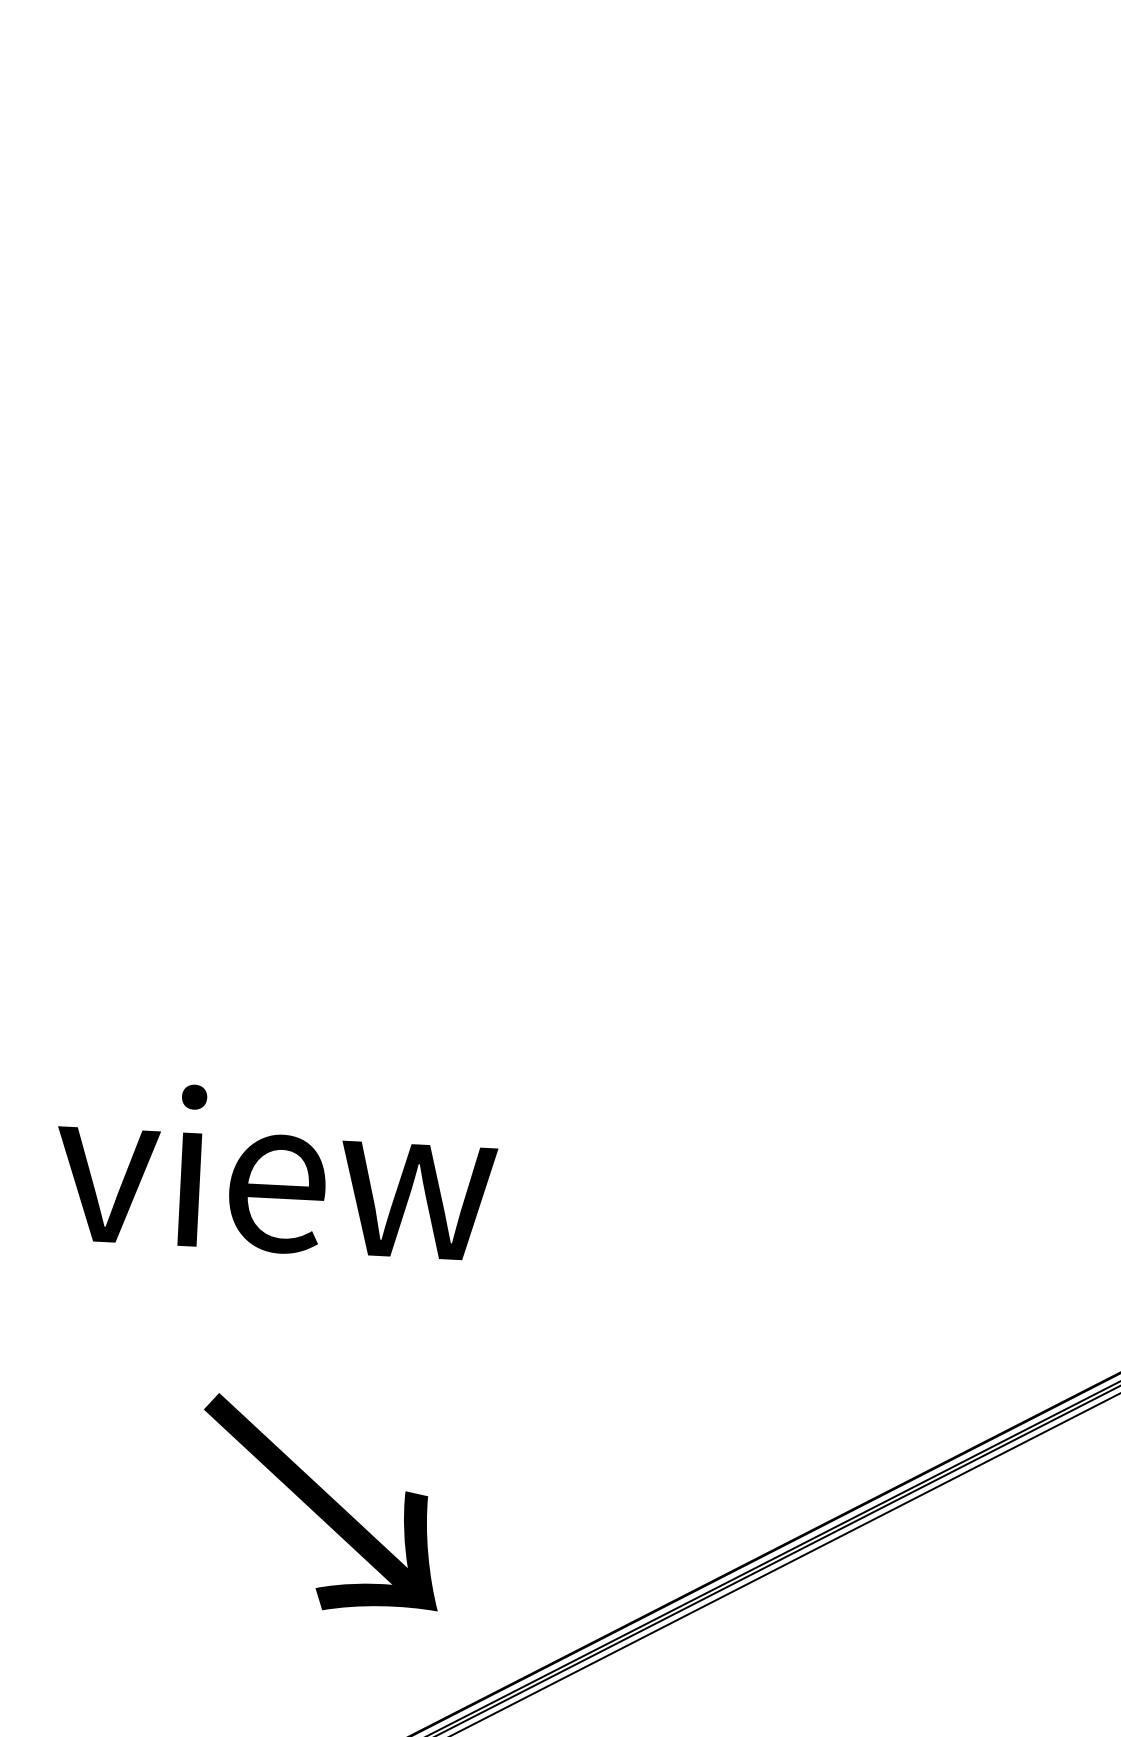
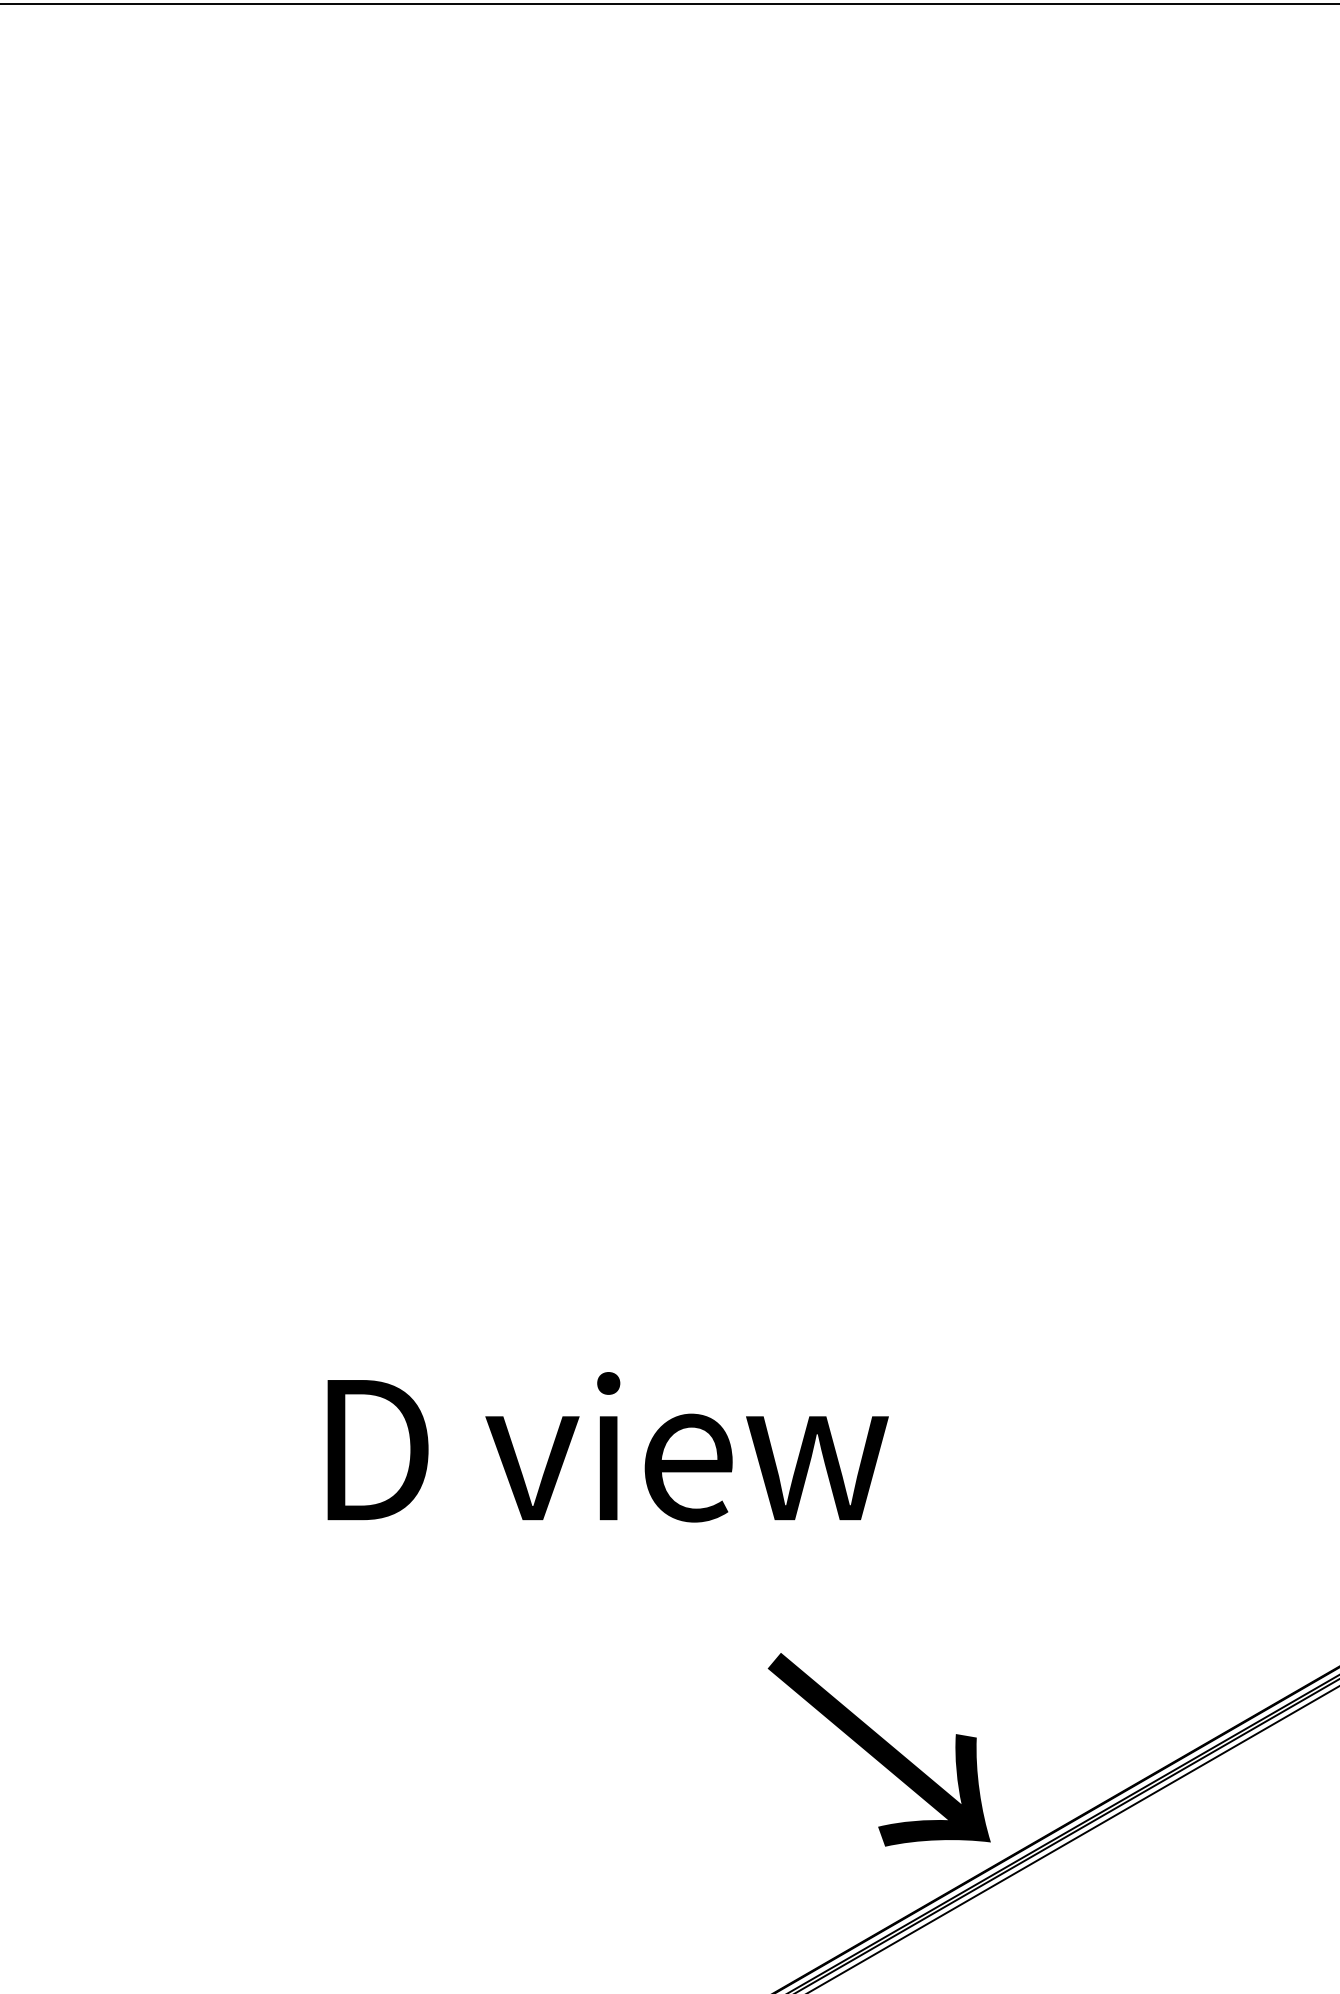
text: (320, 1503) -> (878, 1749), moved

